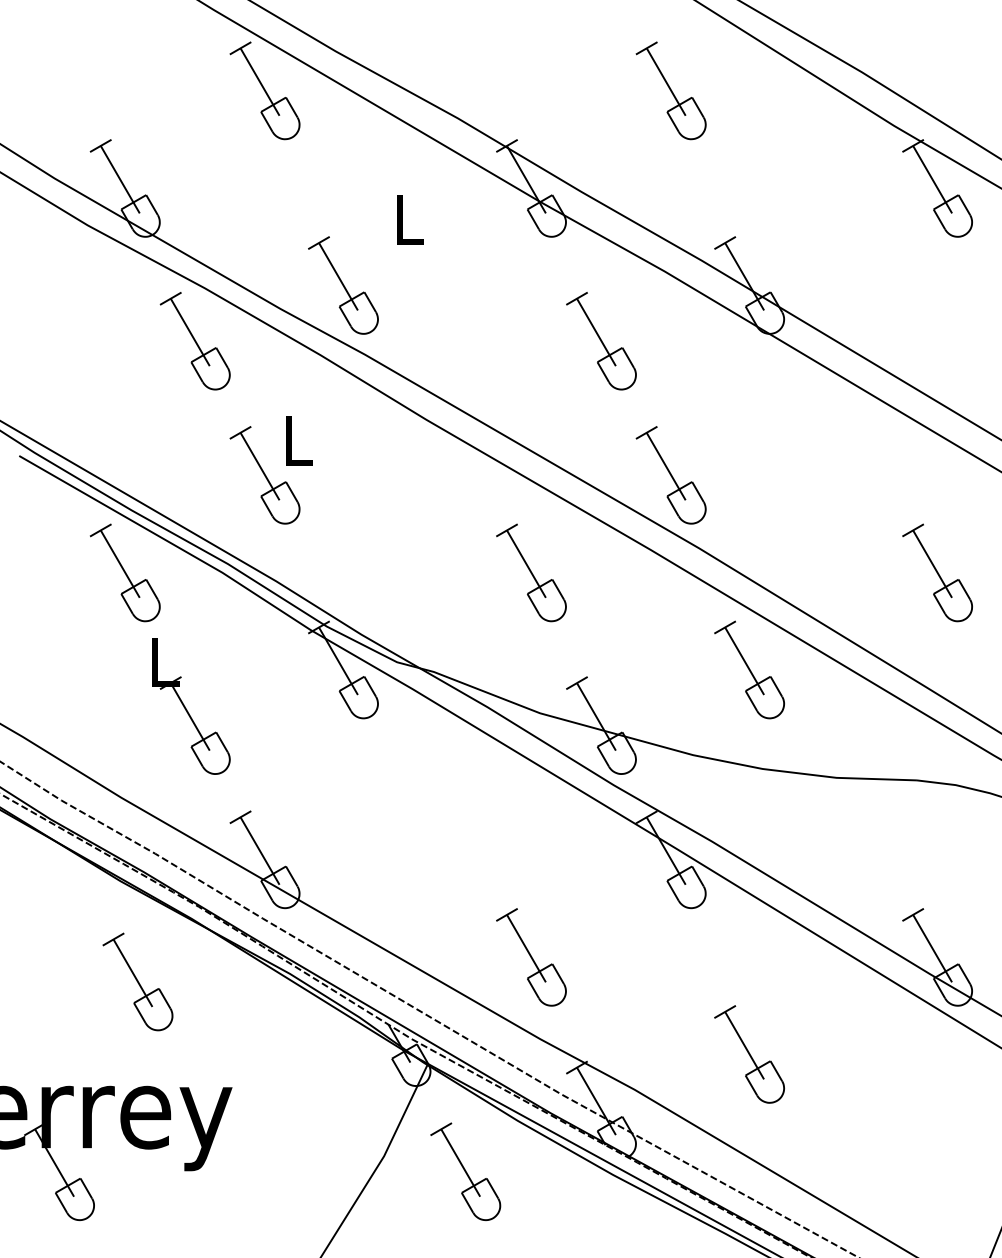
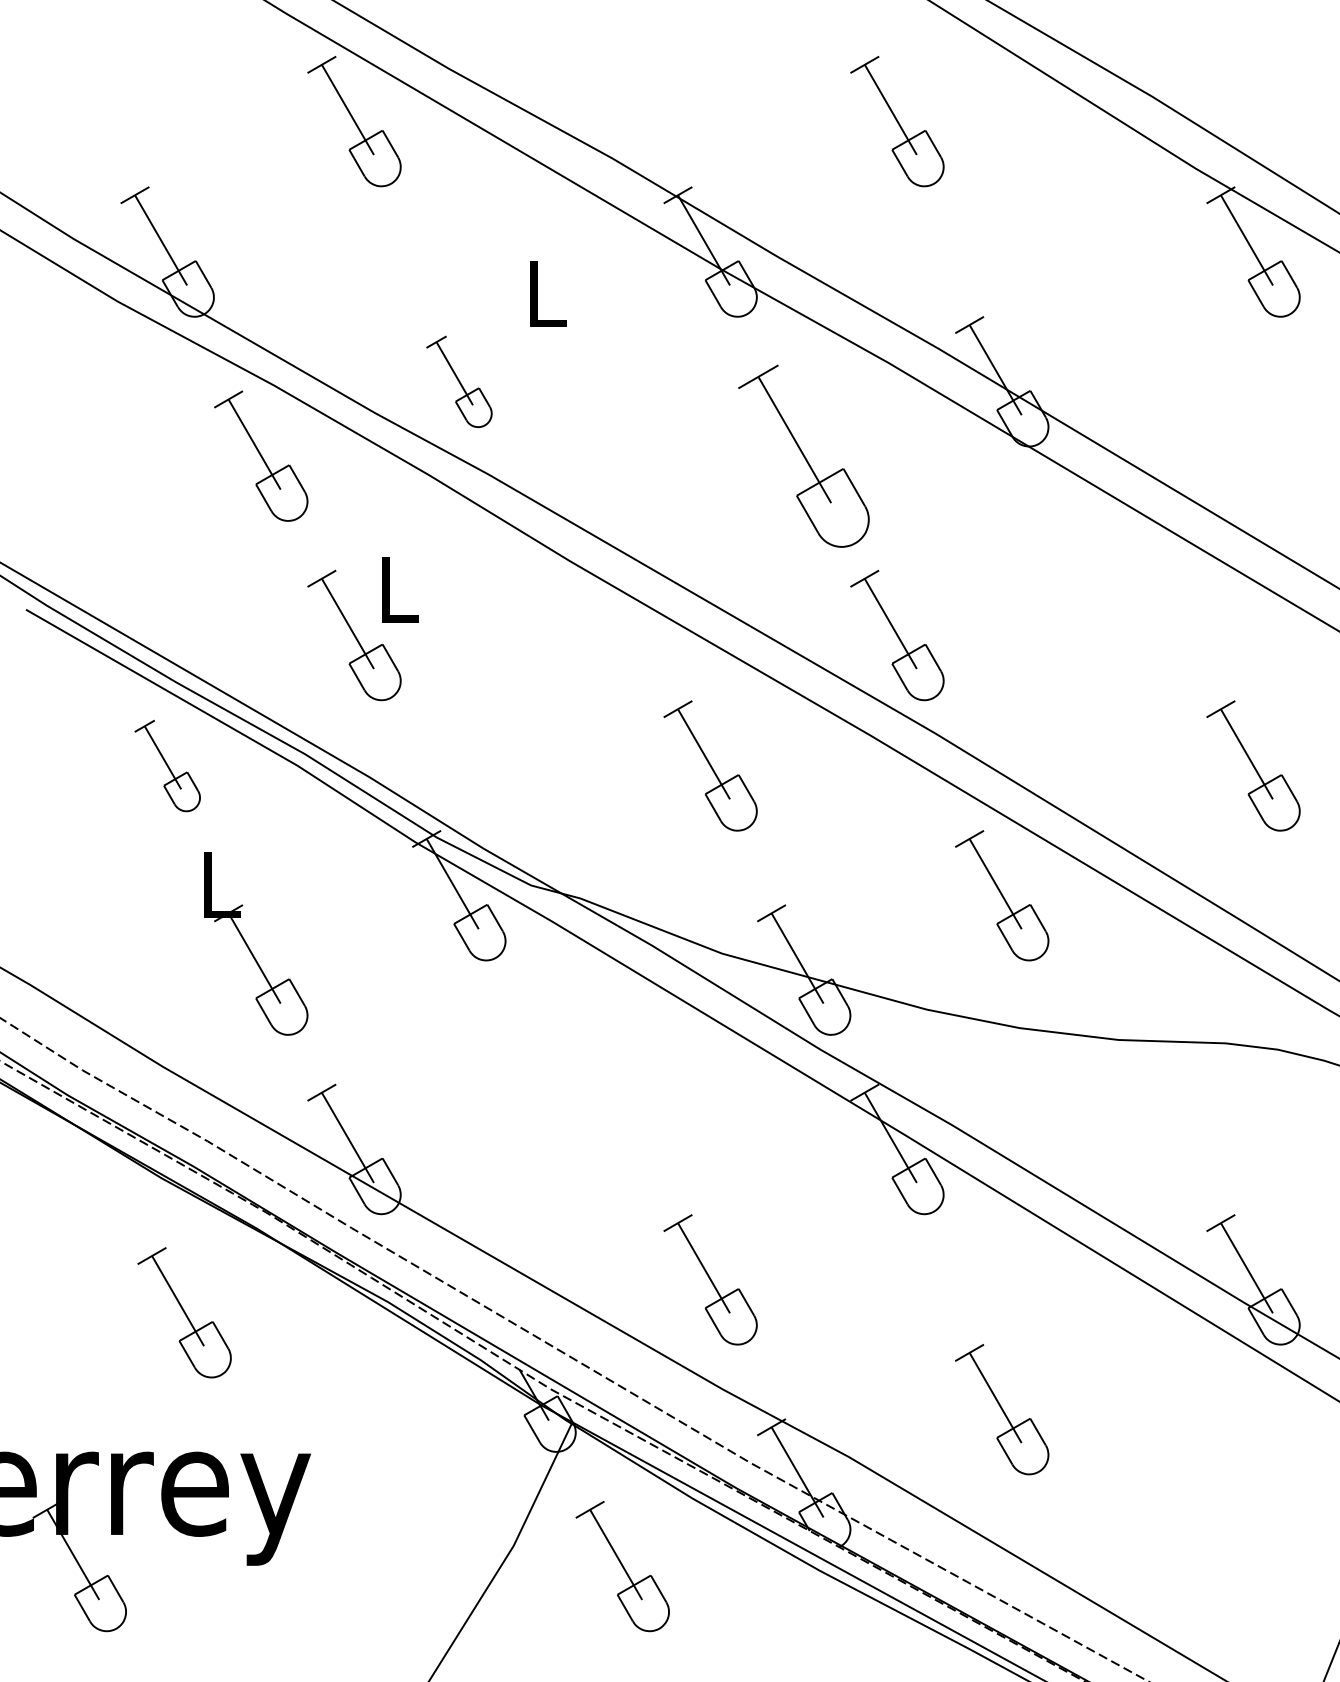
part: (343, 285) -> (459, 381), size x0.7
part: (601, 340) -> (804, 455), size x1.4
part: (125, 572) -> (167, 765), size x0.7

